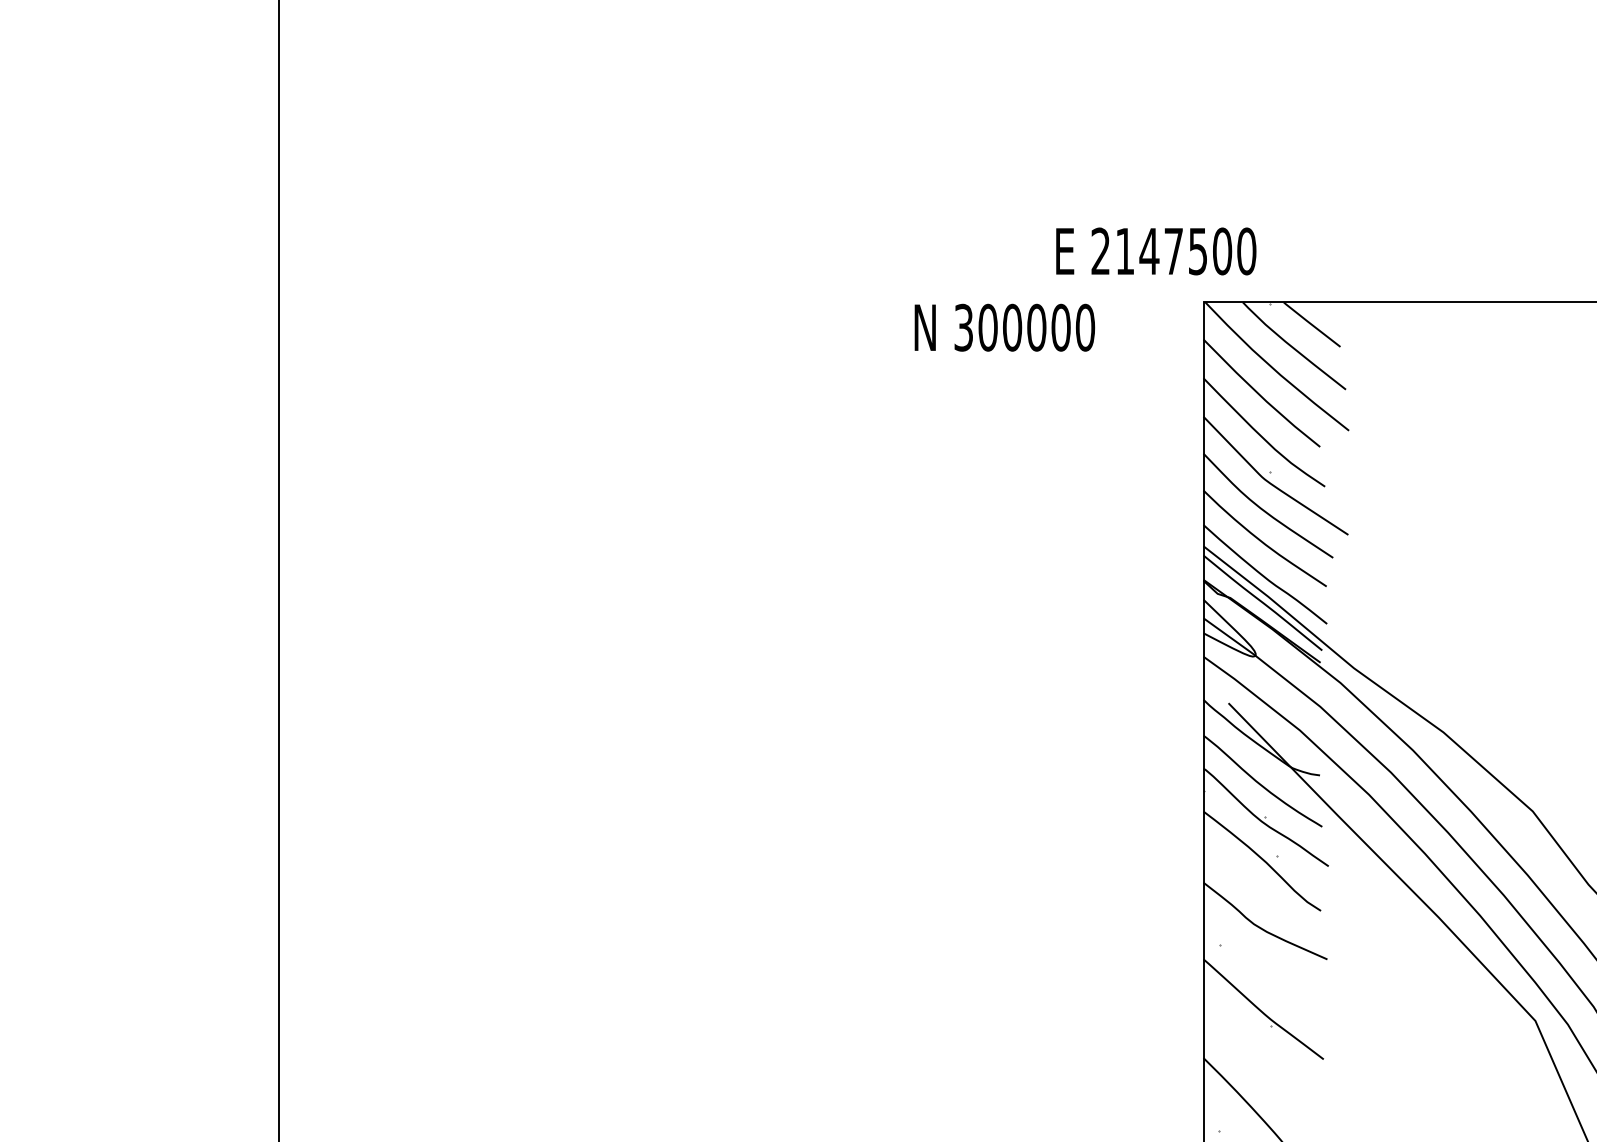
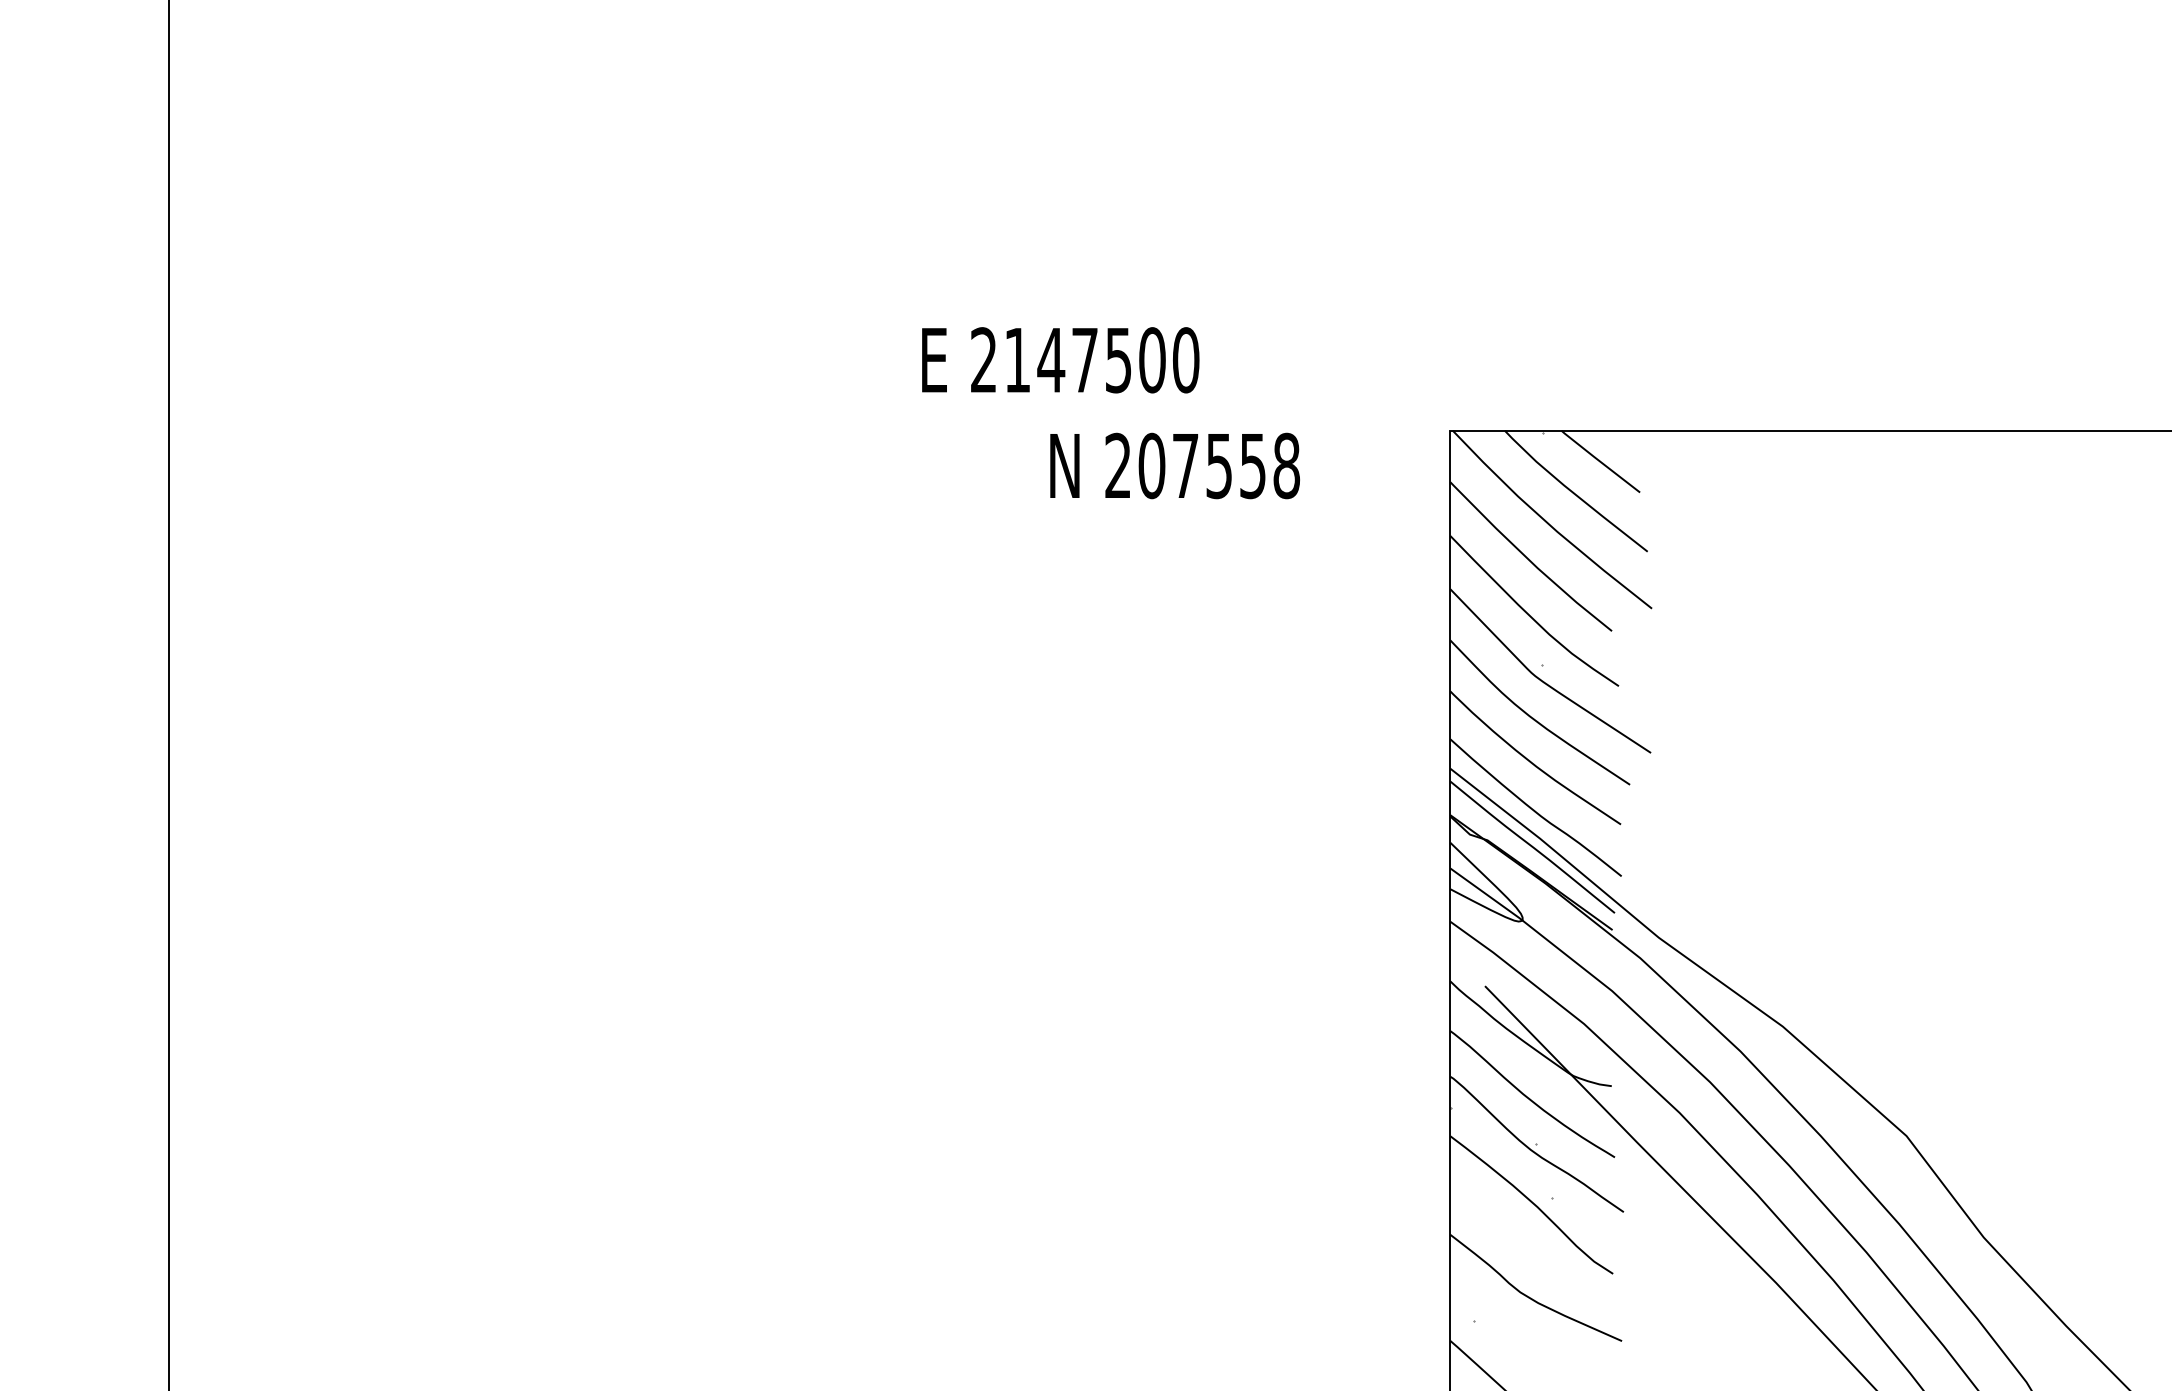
text: (1156, 251) -> (1061, 360), moved
text: (1024, 327) -> (1202, 465), 300000 -> 207558

